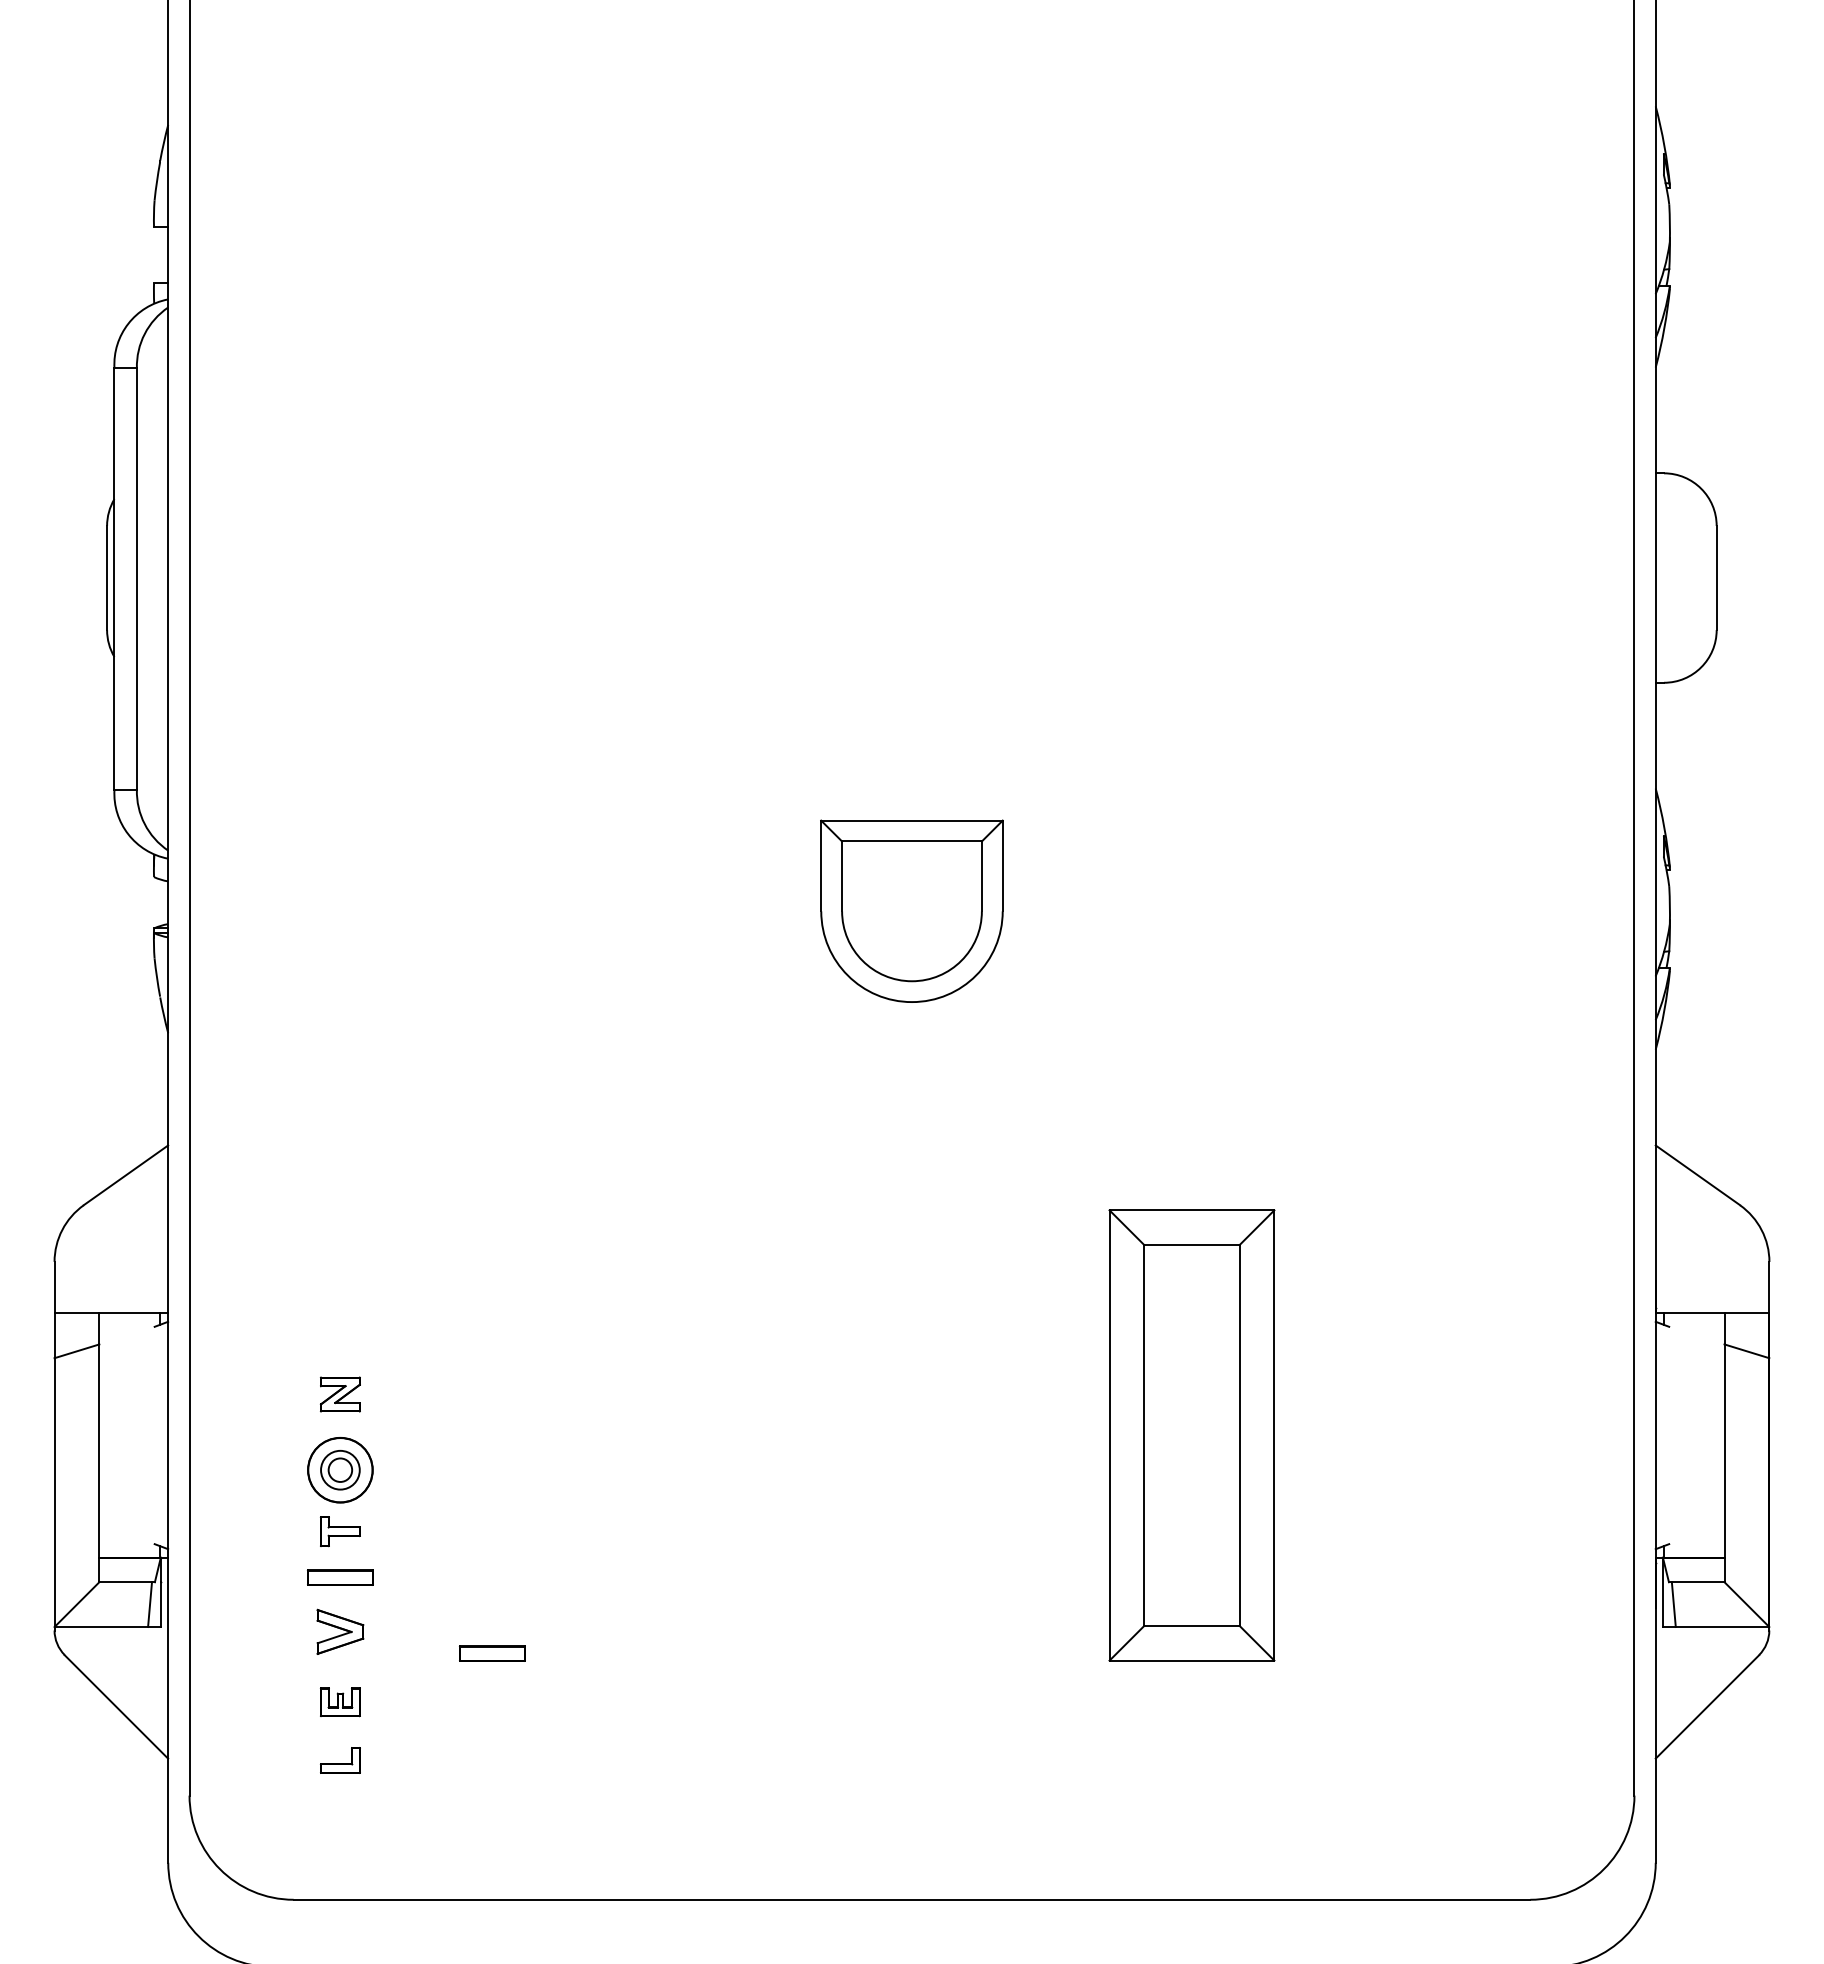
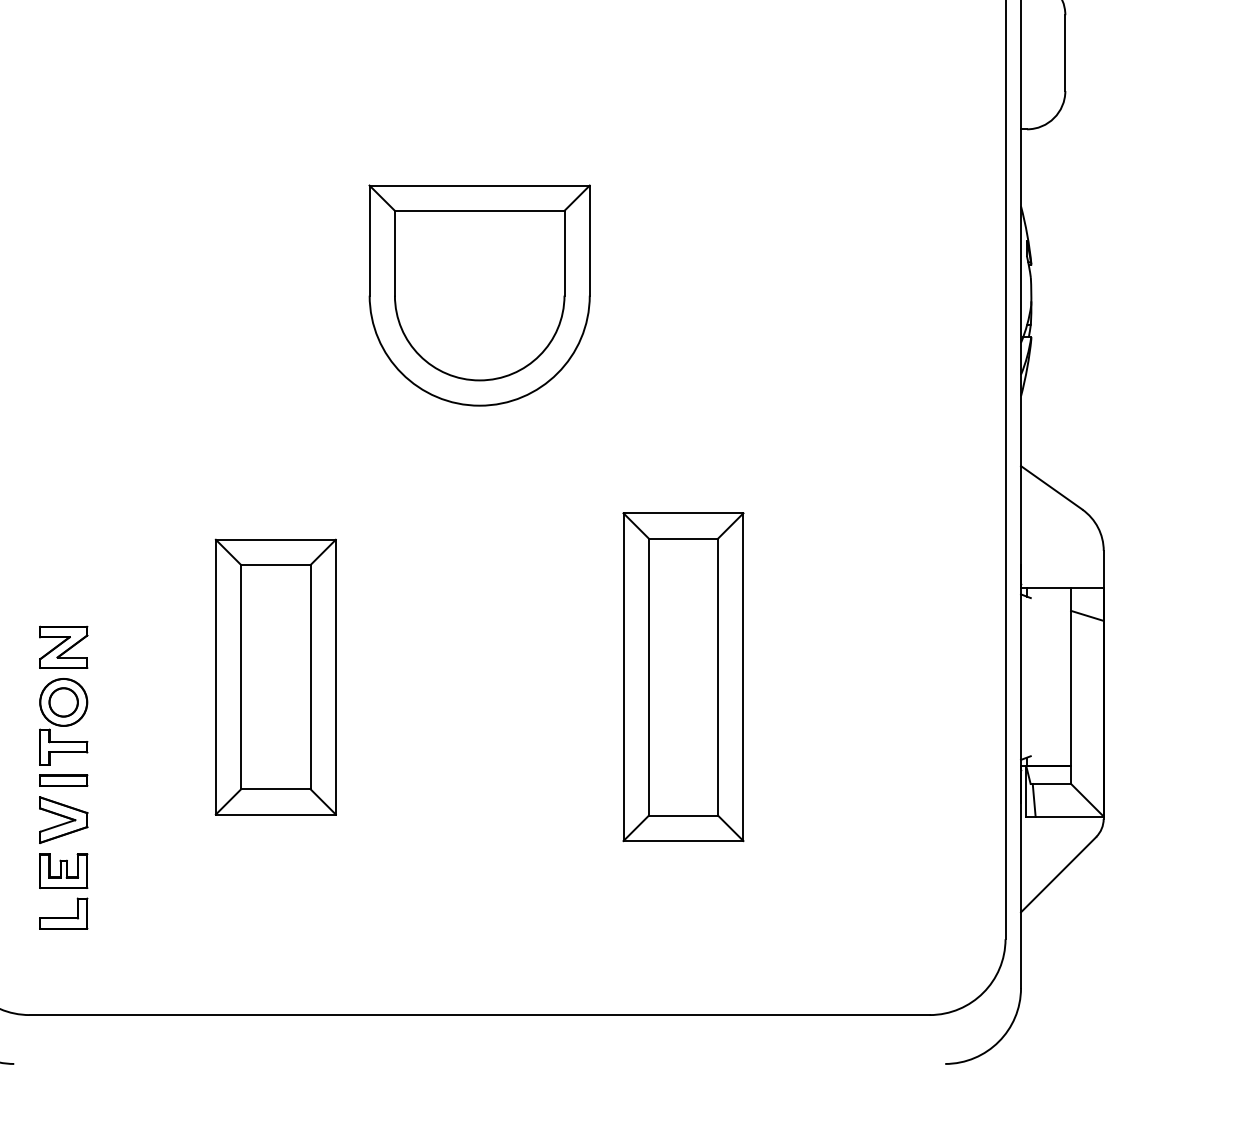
part: (911, 911) -> (479, 295), size x1.67
part: (340, 1394) -> (63, 647), size x1.67
part: (631, 1435) -> (275, 677), added
circle: (340, 1469) -> (63, 701), size x1.67
part: (340, 1531) -> (63, 747), size x1.67
part: (340, 1631) -> (63, 819), size x1.43
part: (492, 1653) -> (174, 835), removed
part: (340, 1702) -> (63, 871), size x1.67
part: (340, 1760) -> (63, 913), size x1.67

